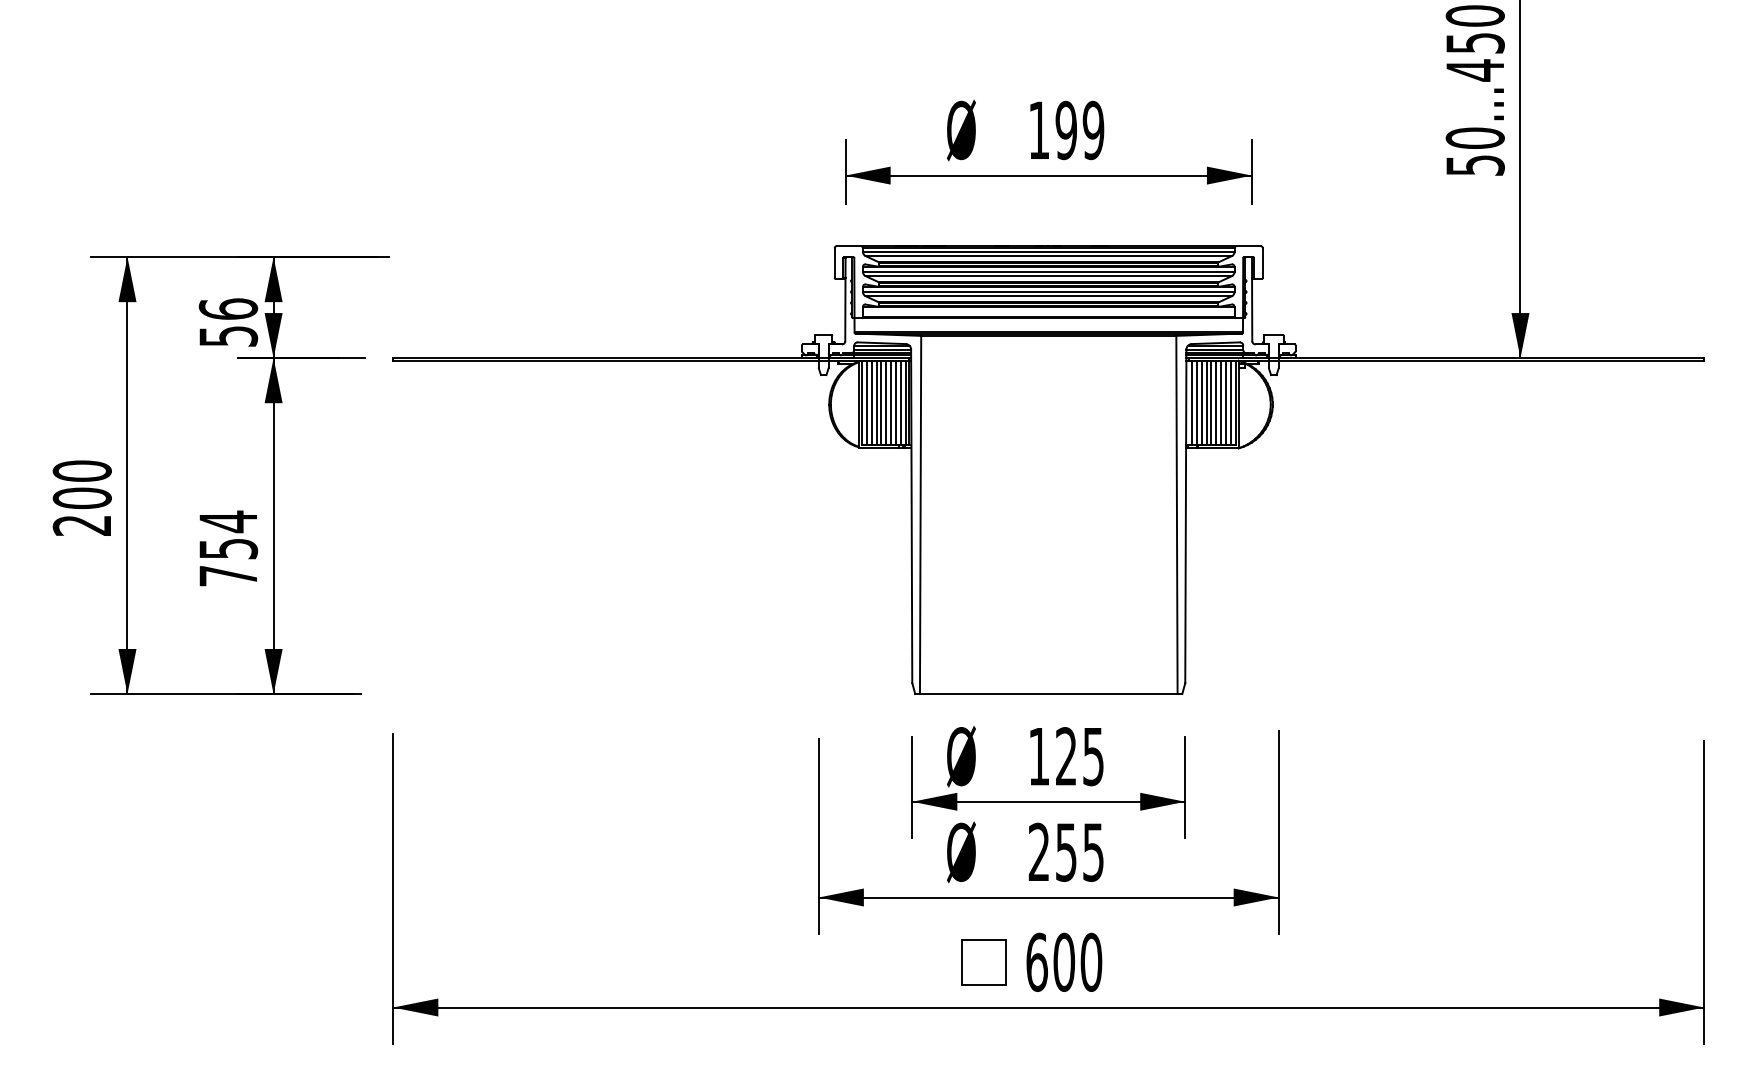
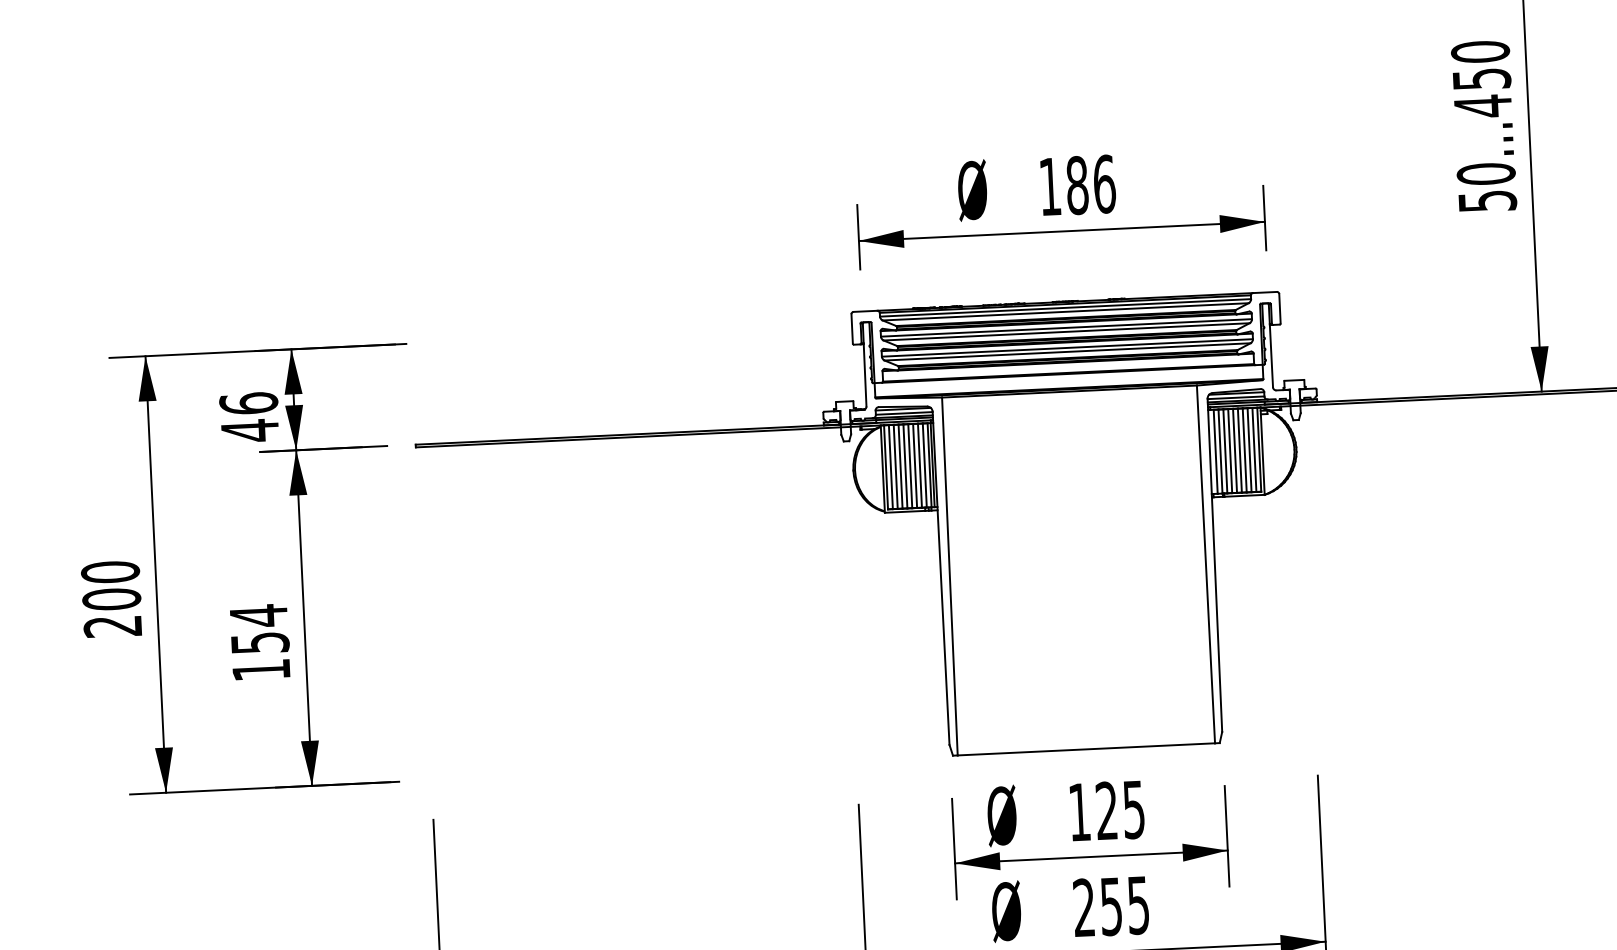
text: (1079, 130) -> (1090, 184), 199 -> 186
text: (228, 336) -> (250, 430), 56 -> 46
text: (227, 576) -> (260, 670), 754 -> 154

